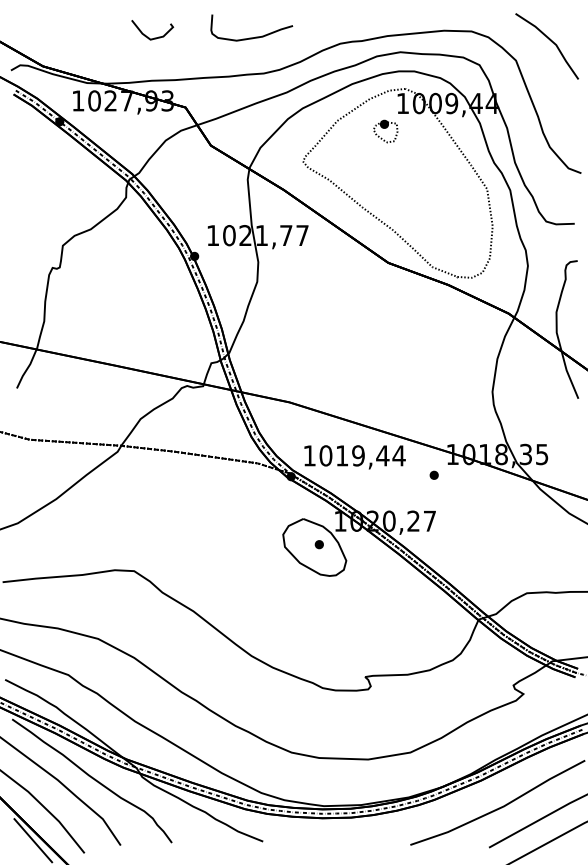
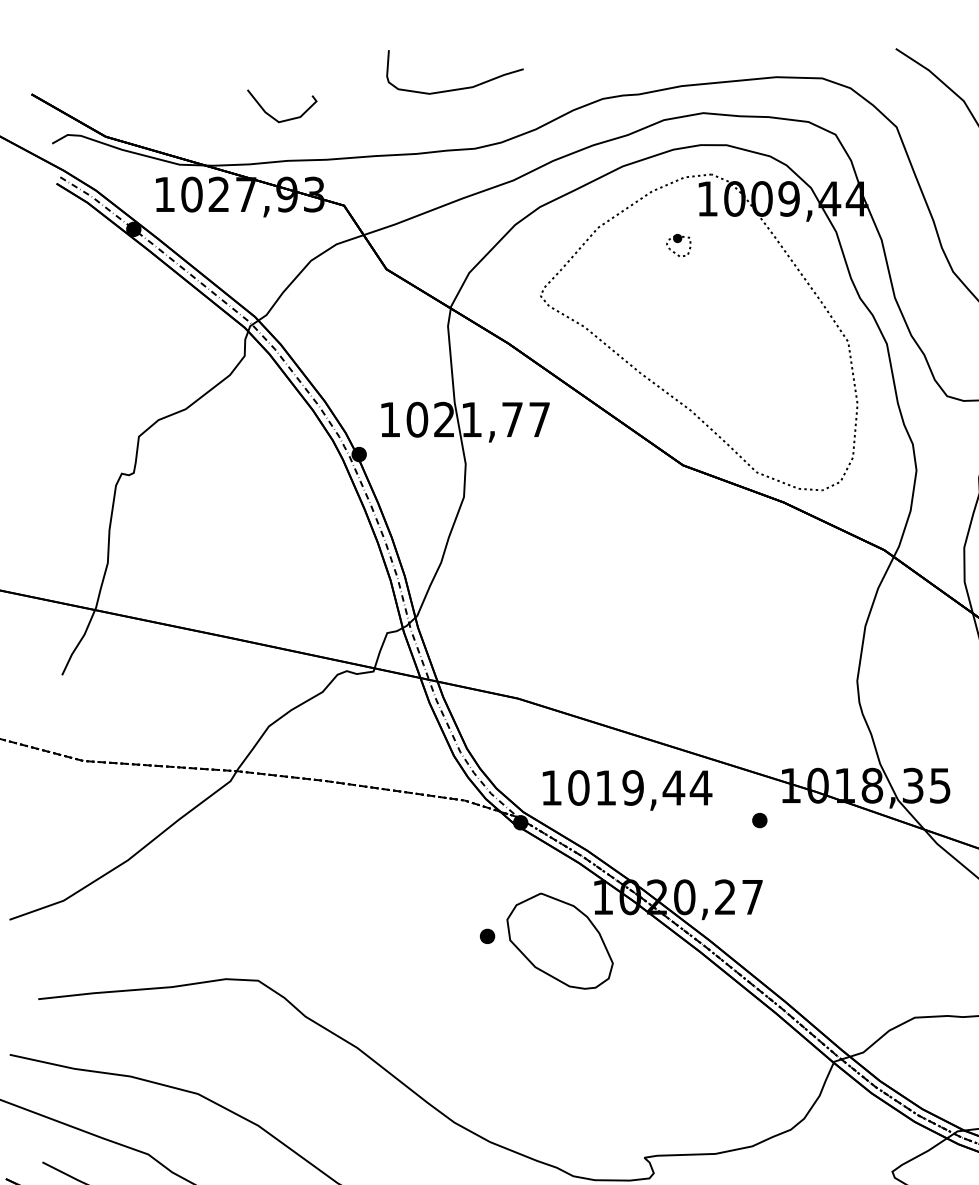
curve: (154, 37) -> (285, 118), moved
part: (385, 131) -> (678, 245), size x0.6
part: (318, 544) -> (486, 936), moved

